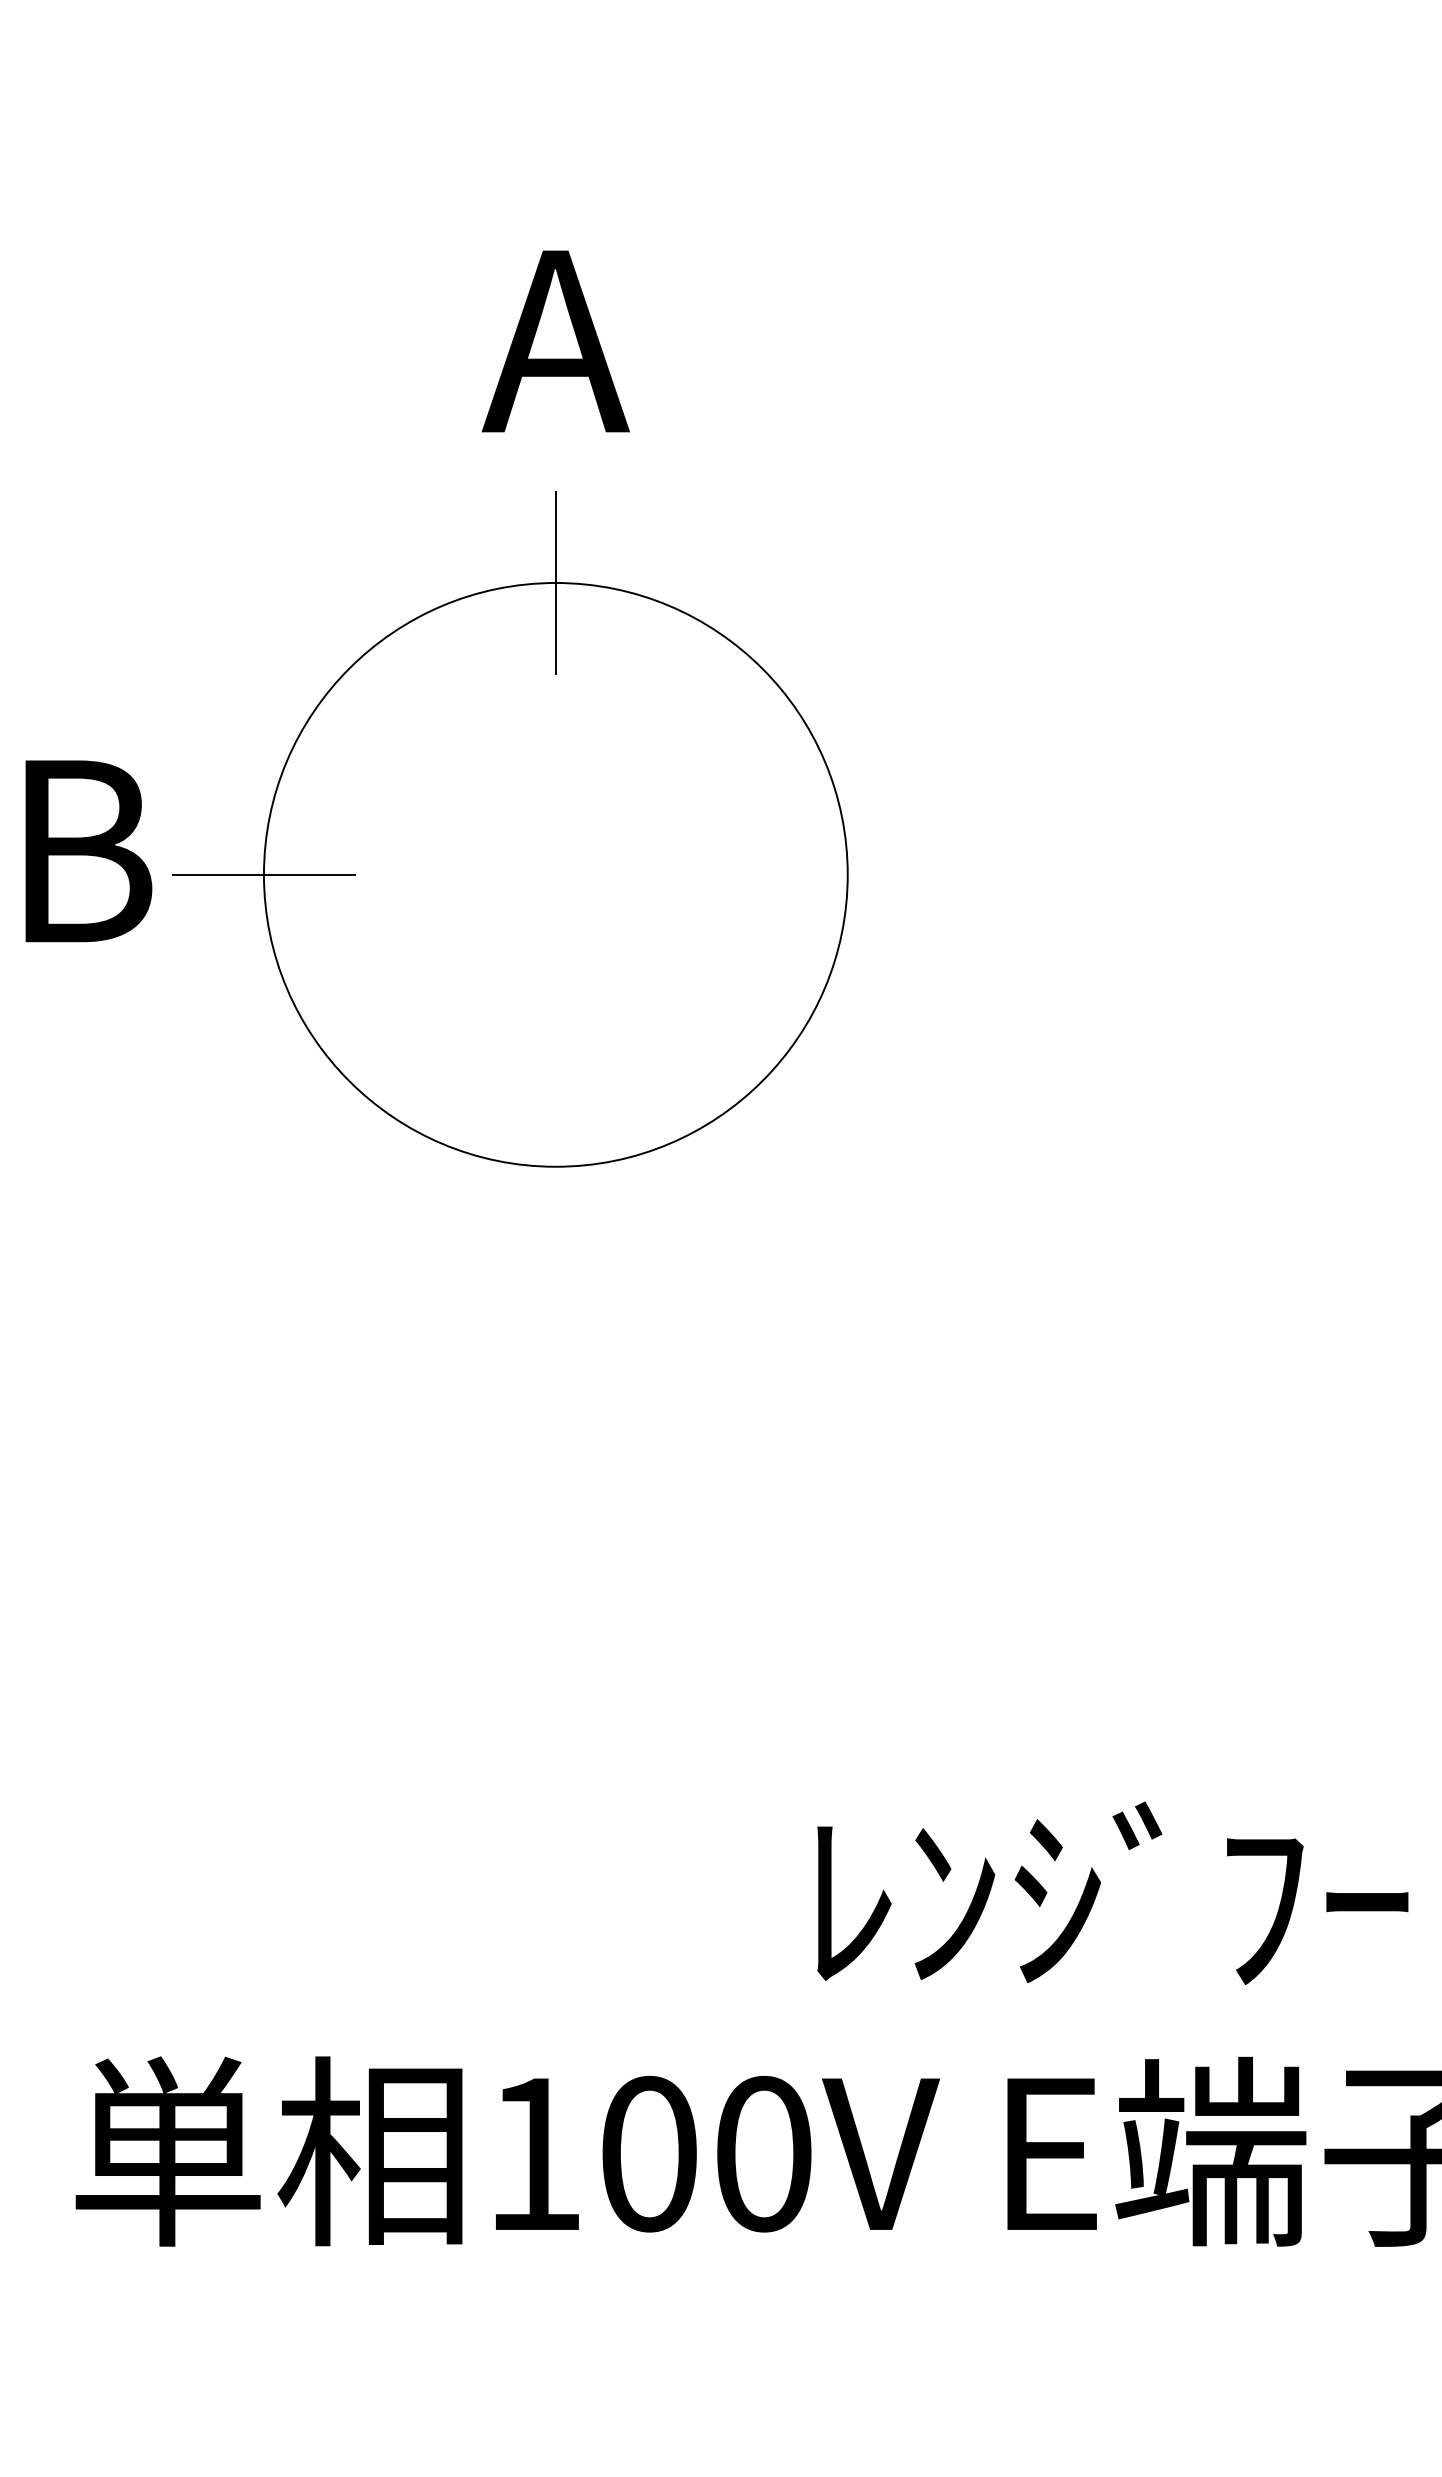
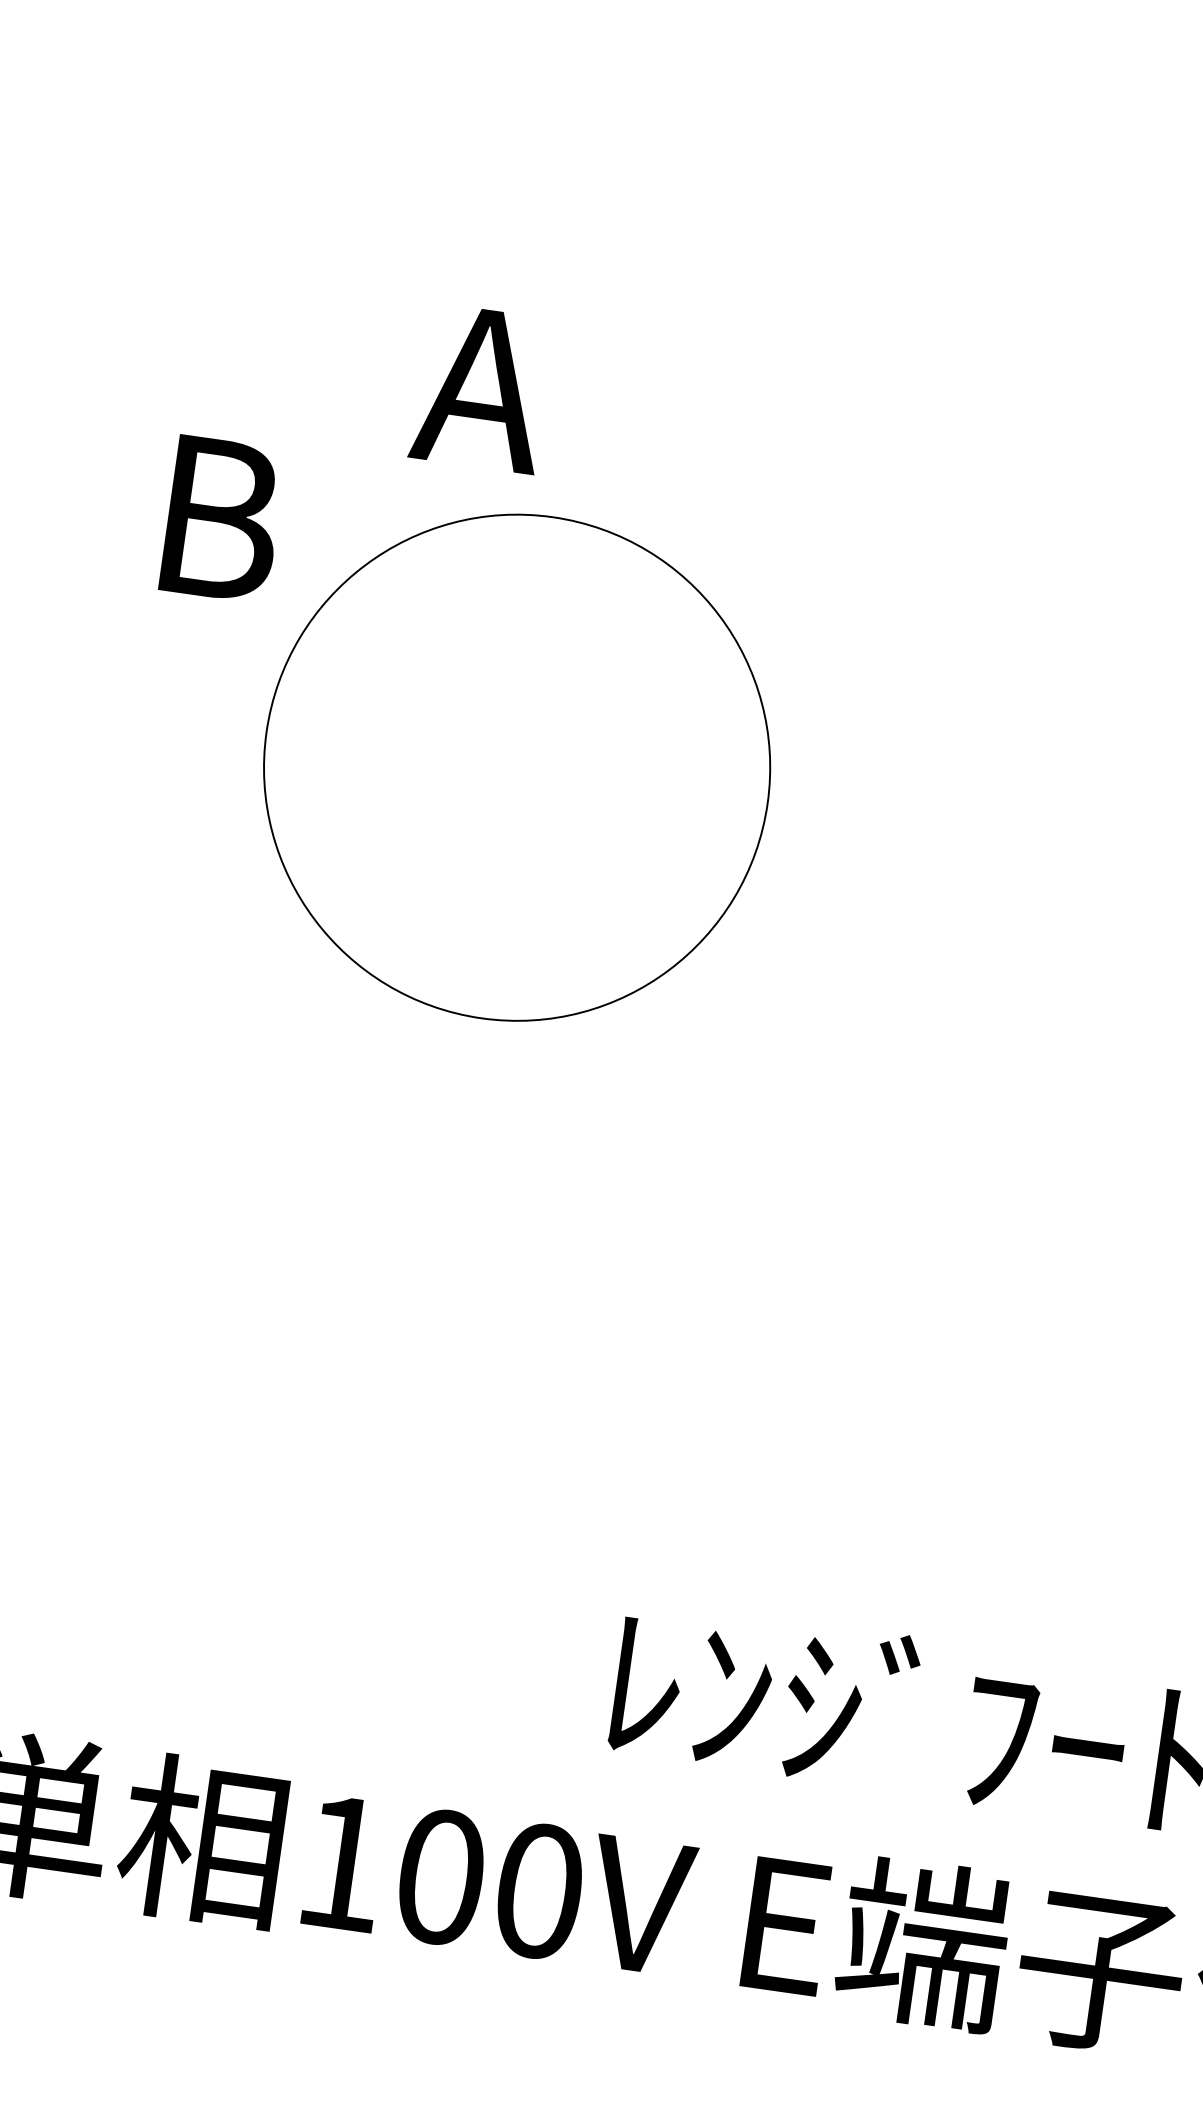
text: (555, 341) -> (481, 388), moved
line: (555, 582) -> (552, 516), removed
text: (88, 851) -> (222, 519), moved
line: (263, 874) -> (266, 731), removed

